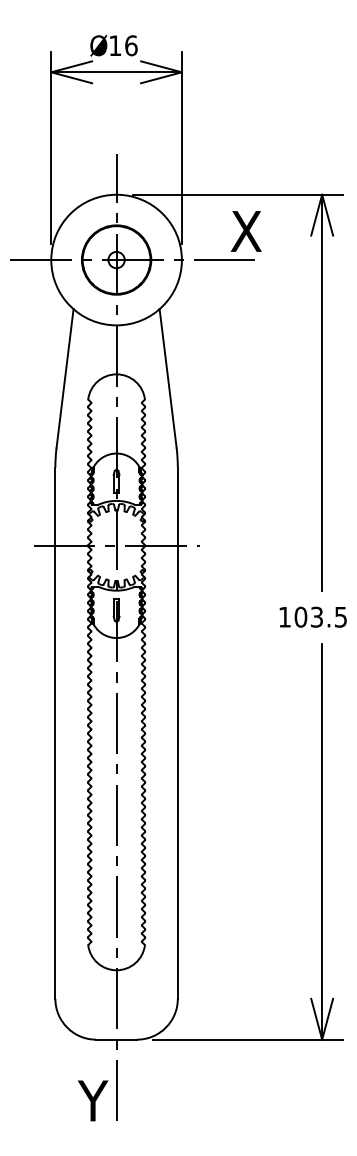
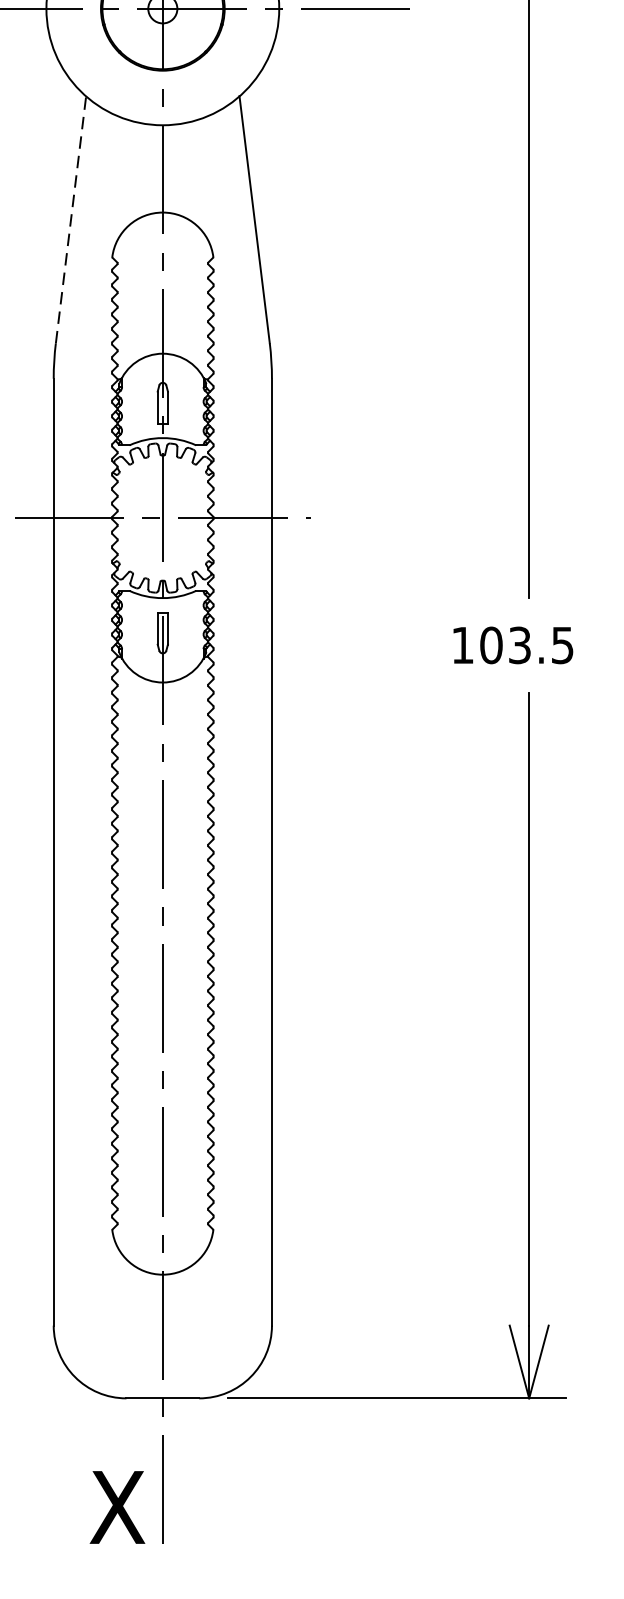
line: (65, 378) -> (71, 219), solid -> dashed
text: (91, 1100) -> (118, 1506), Y -> X

